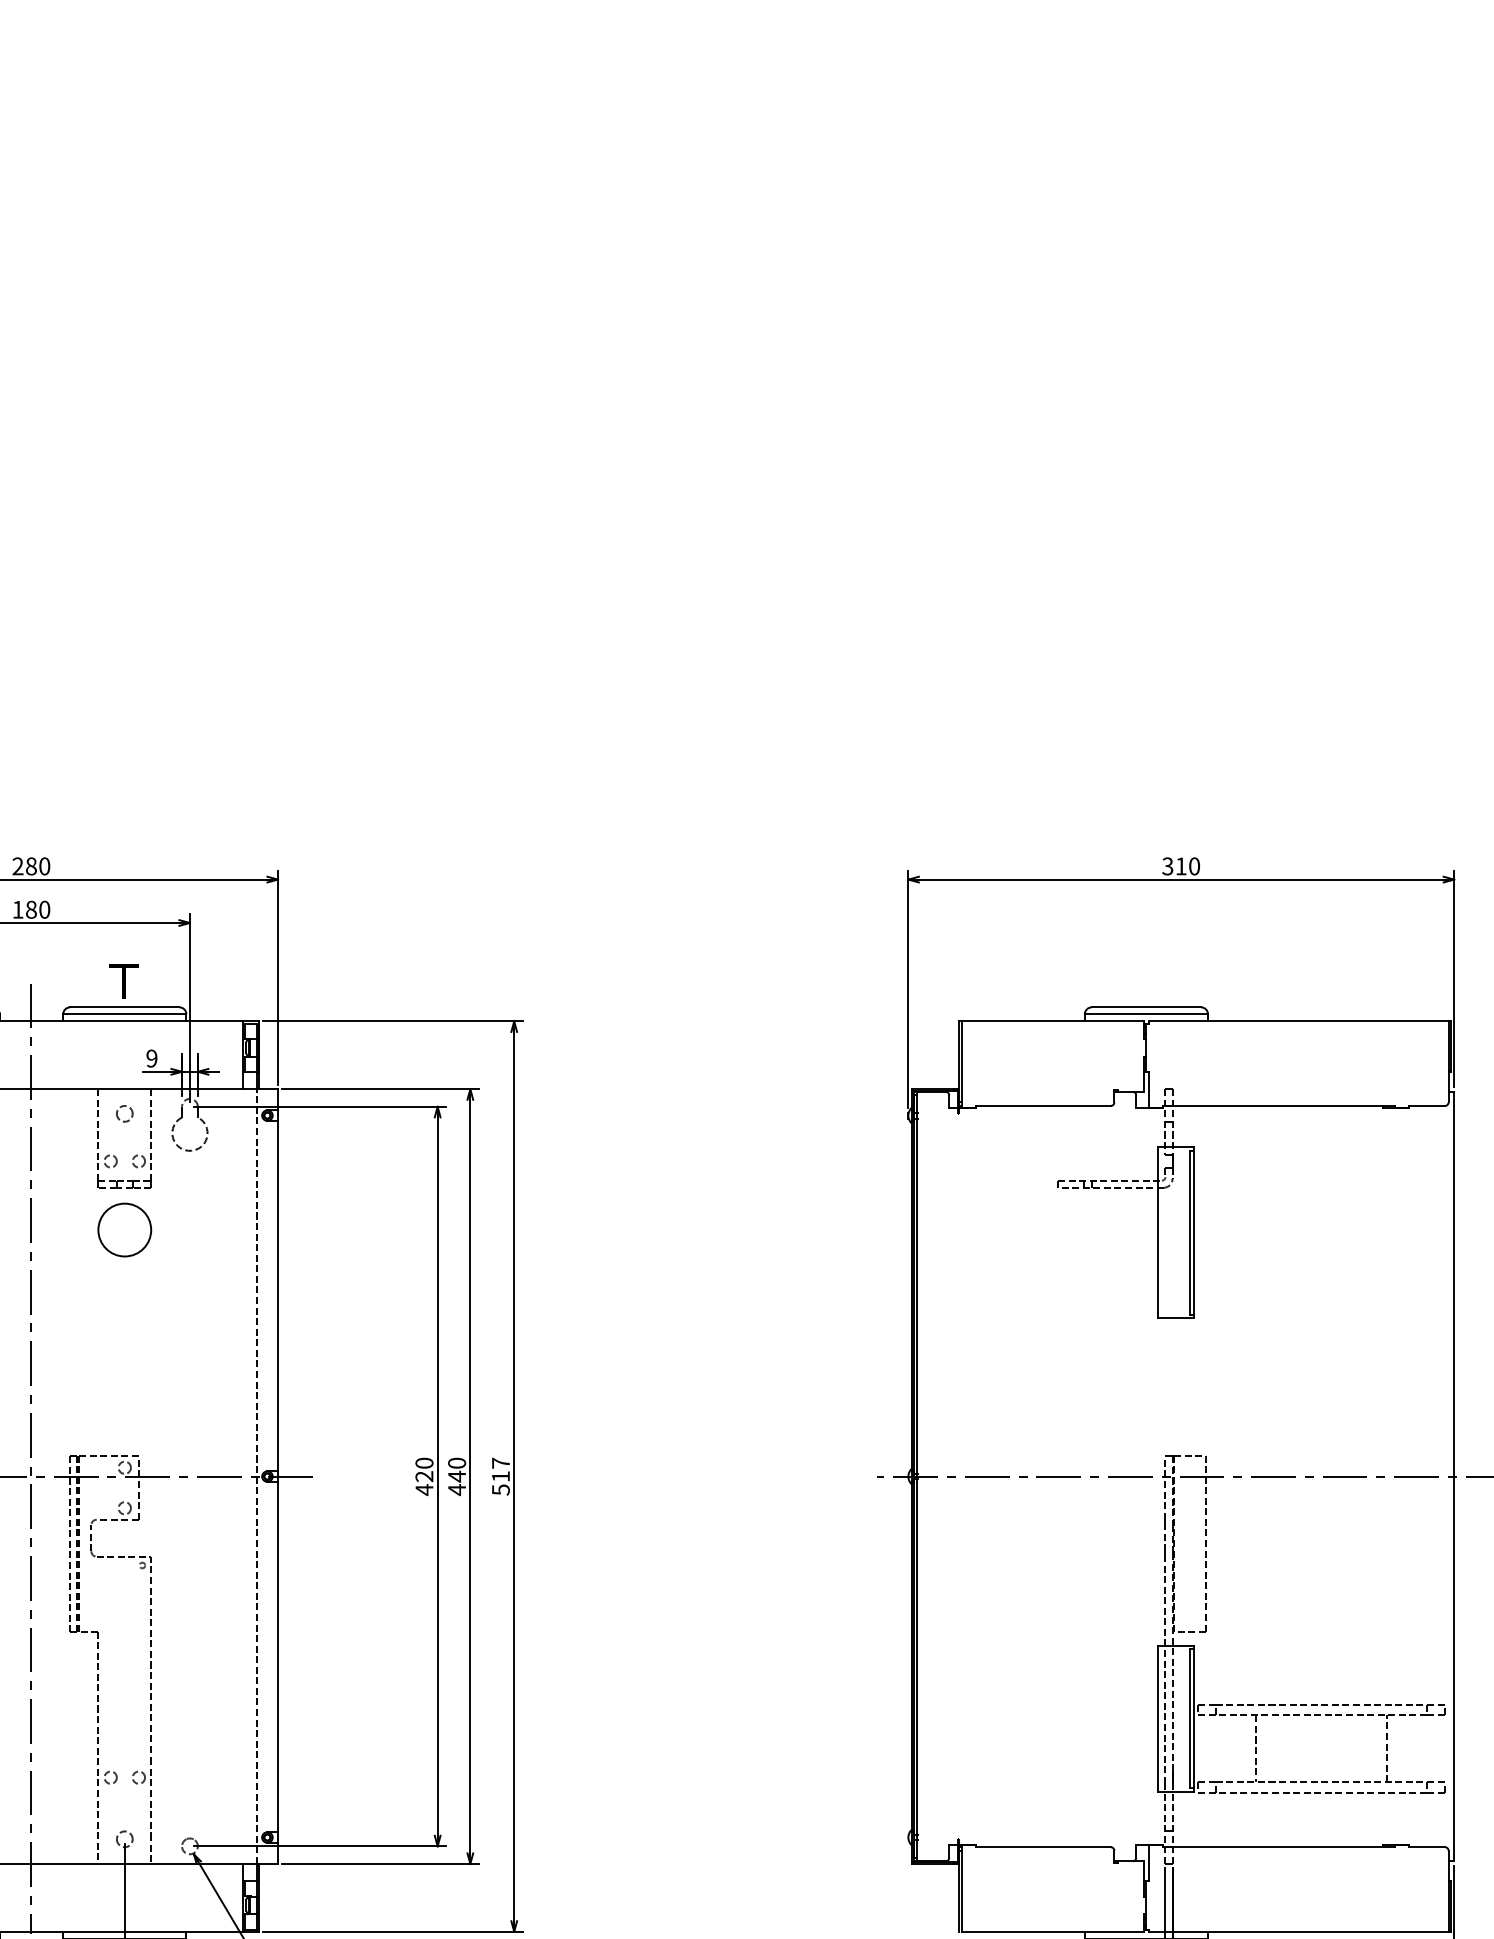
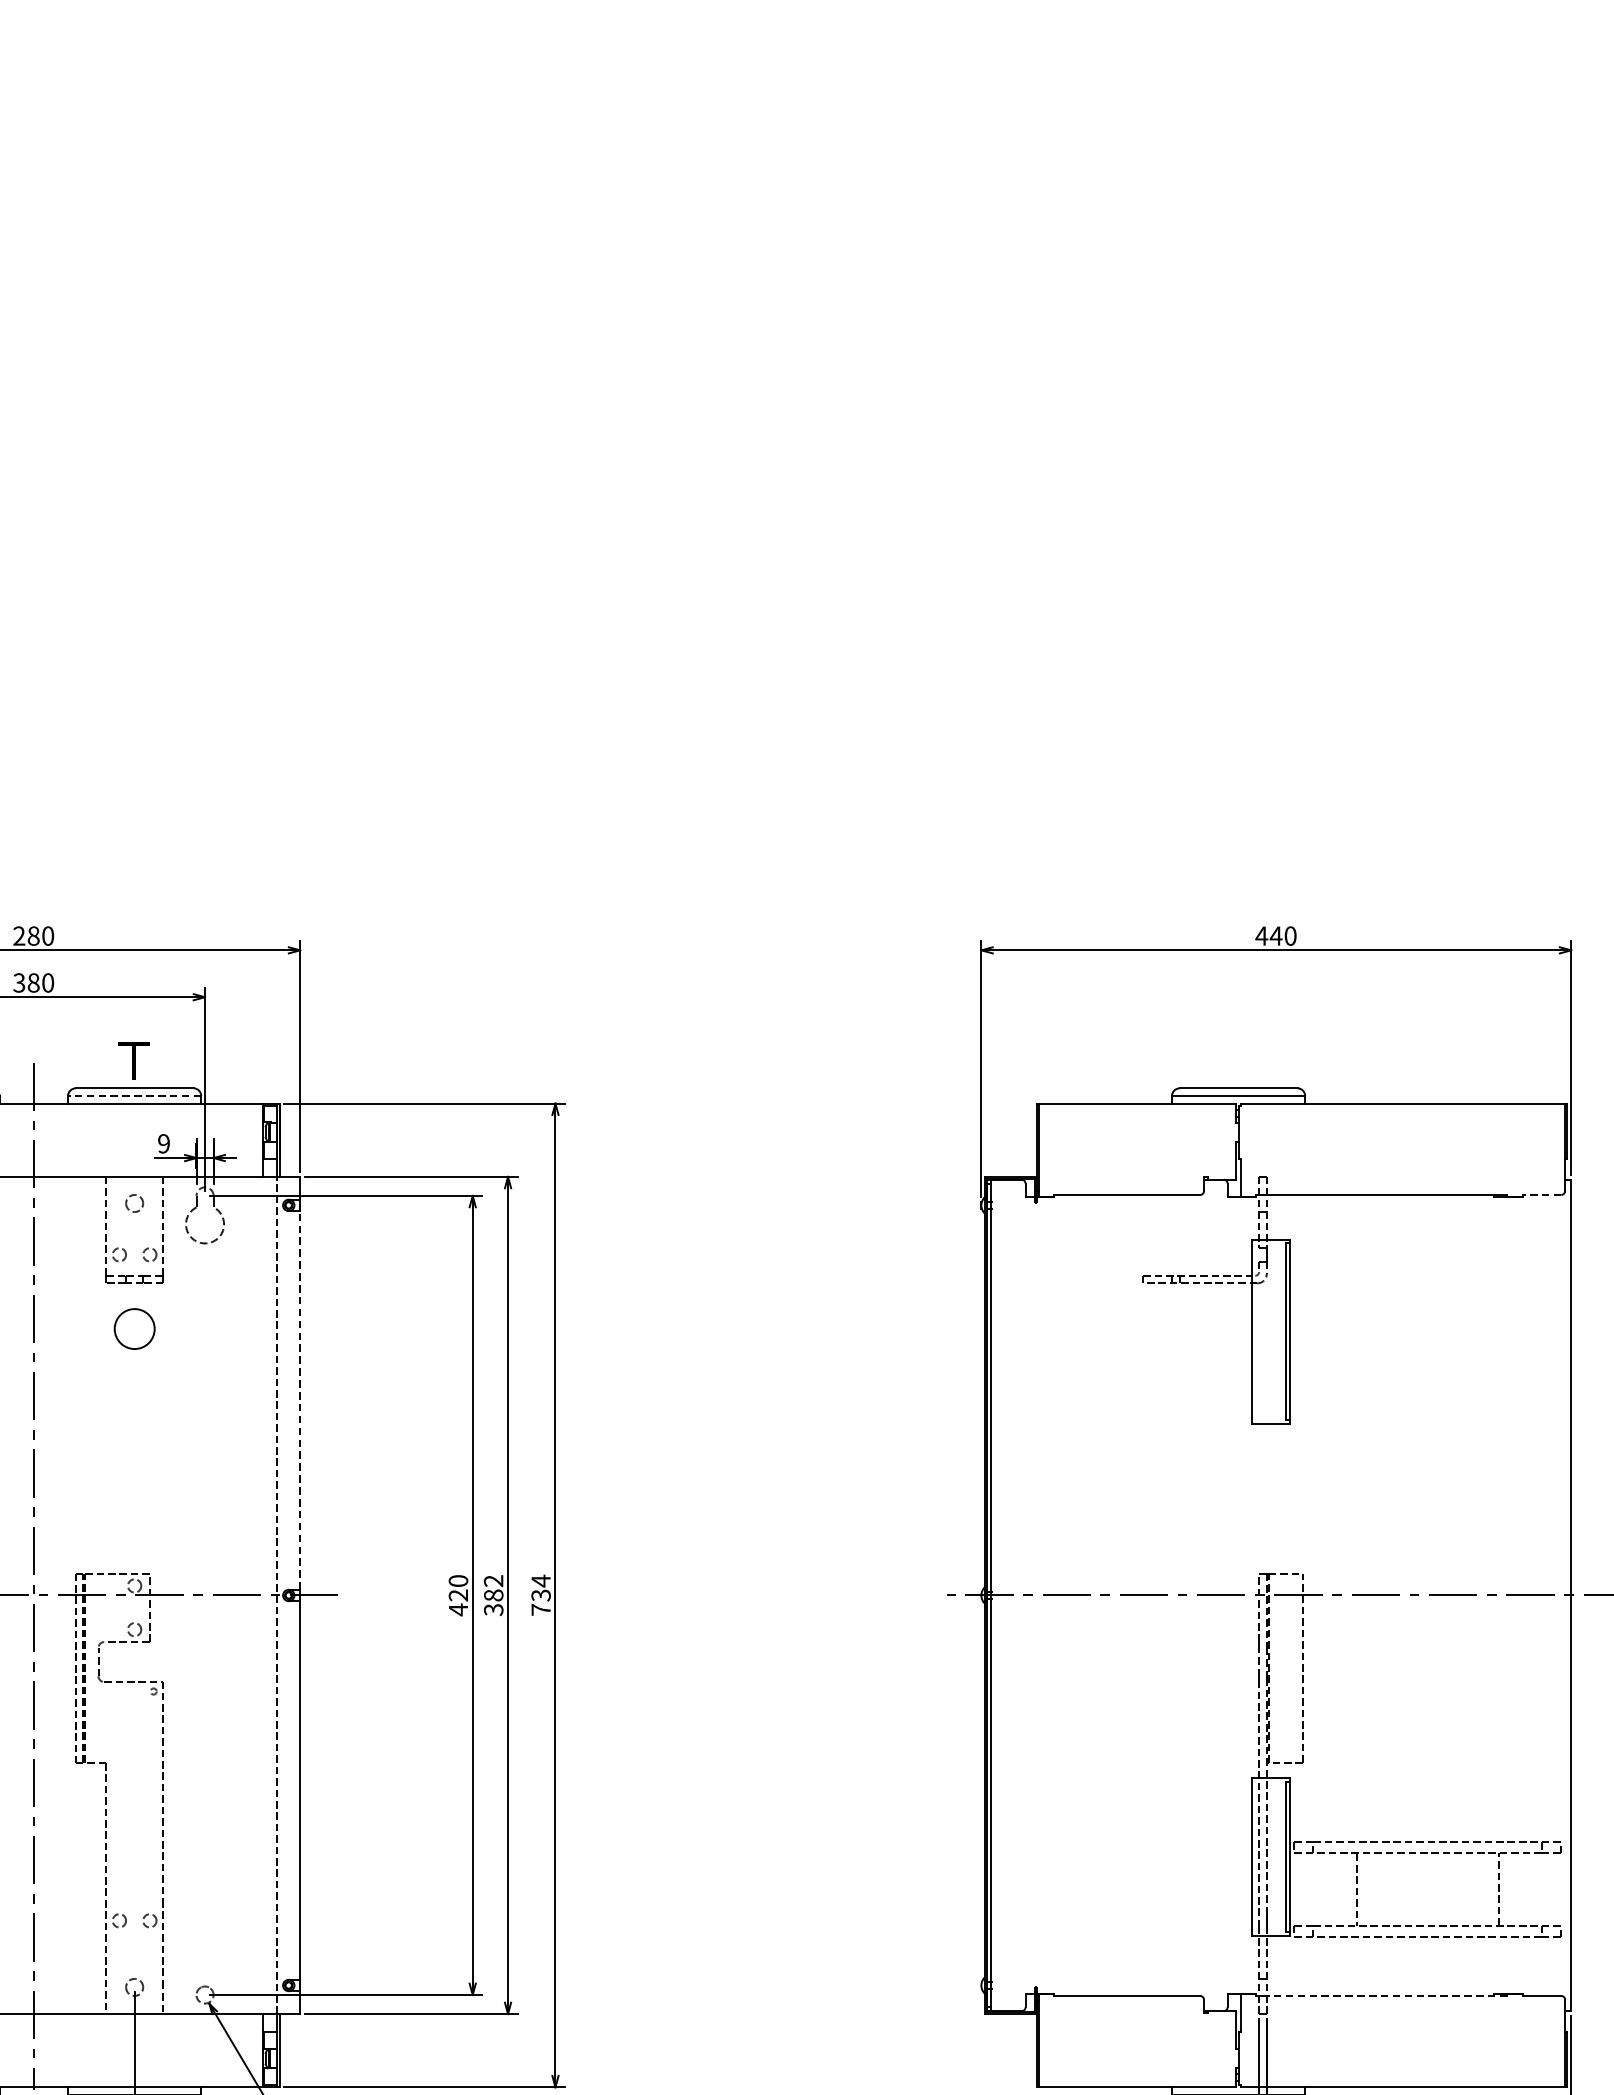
text: (1174, 866) -> (1268, 936), 310 -> 440
text: (17, 909) -> (18, 982), 180 -> 380
line: (124, 1014) -> (134, 1096), solid -> dashed
line: (1427, 1105) -> (1542, 1194), solid -> dashed
circle: (124, 1229) -> (134, 1328), size x0.7
line: (278, 1295) -> (300, 1399), solid -> dashed
text: (457, 1476) -> (494, 1595), 440 -> 382
text: (500, 1476) -> (540, 1595), 517 -> 734
line: (1278, 1847) -> (1381, 1996), solid -> dashed

